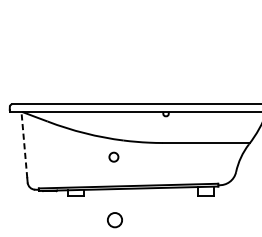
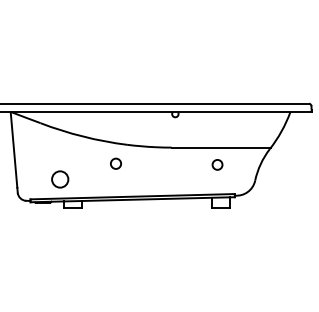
line: (24, 144) -> (14, 149), dashed -> solid
circle: (203, 157) -> (217, 164), added
circle: (115, 220) -> (60, 179), moved

